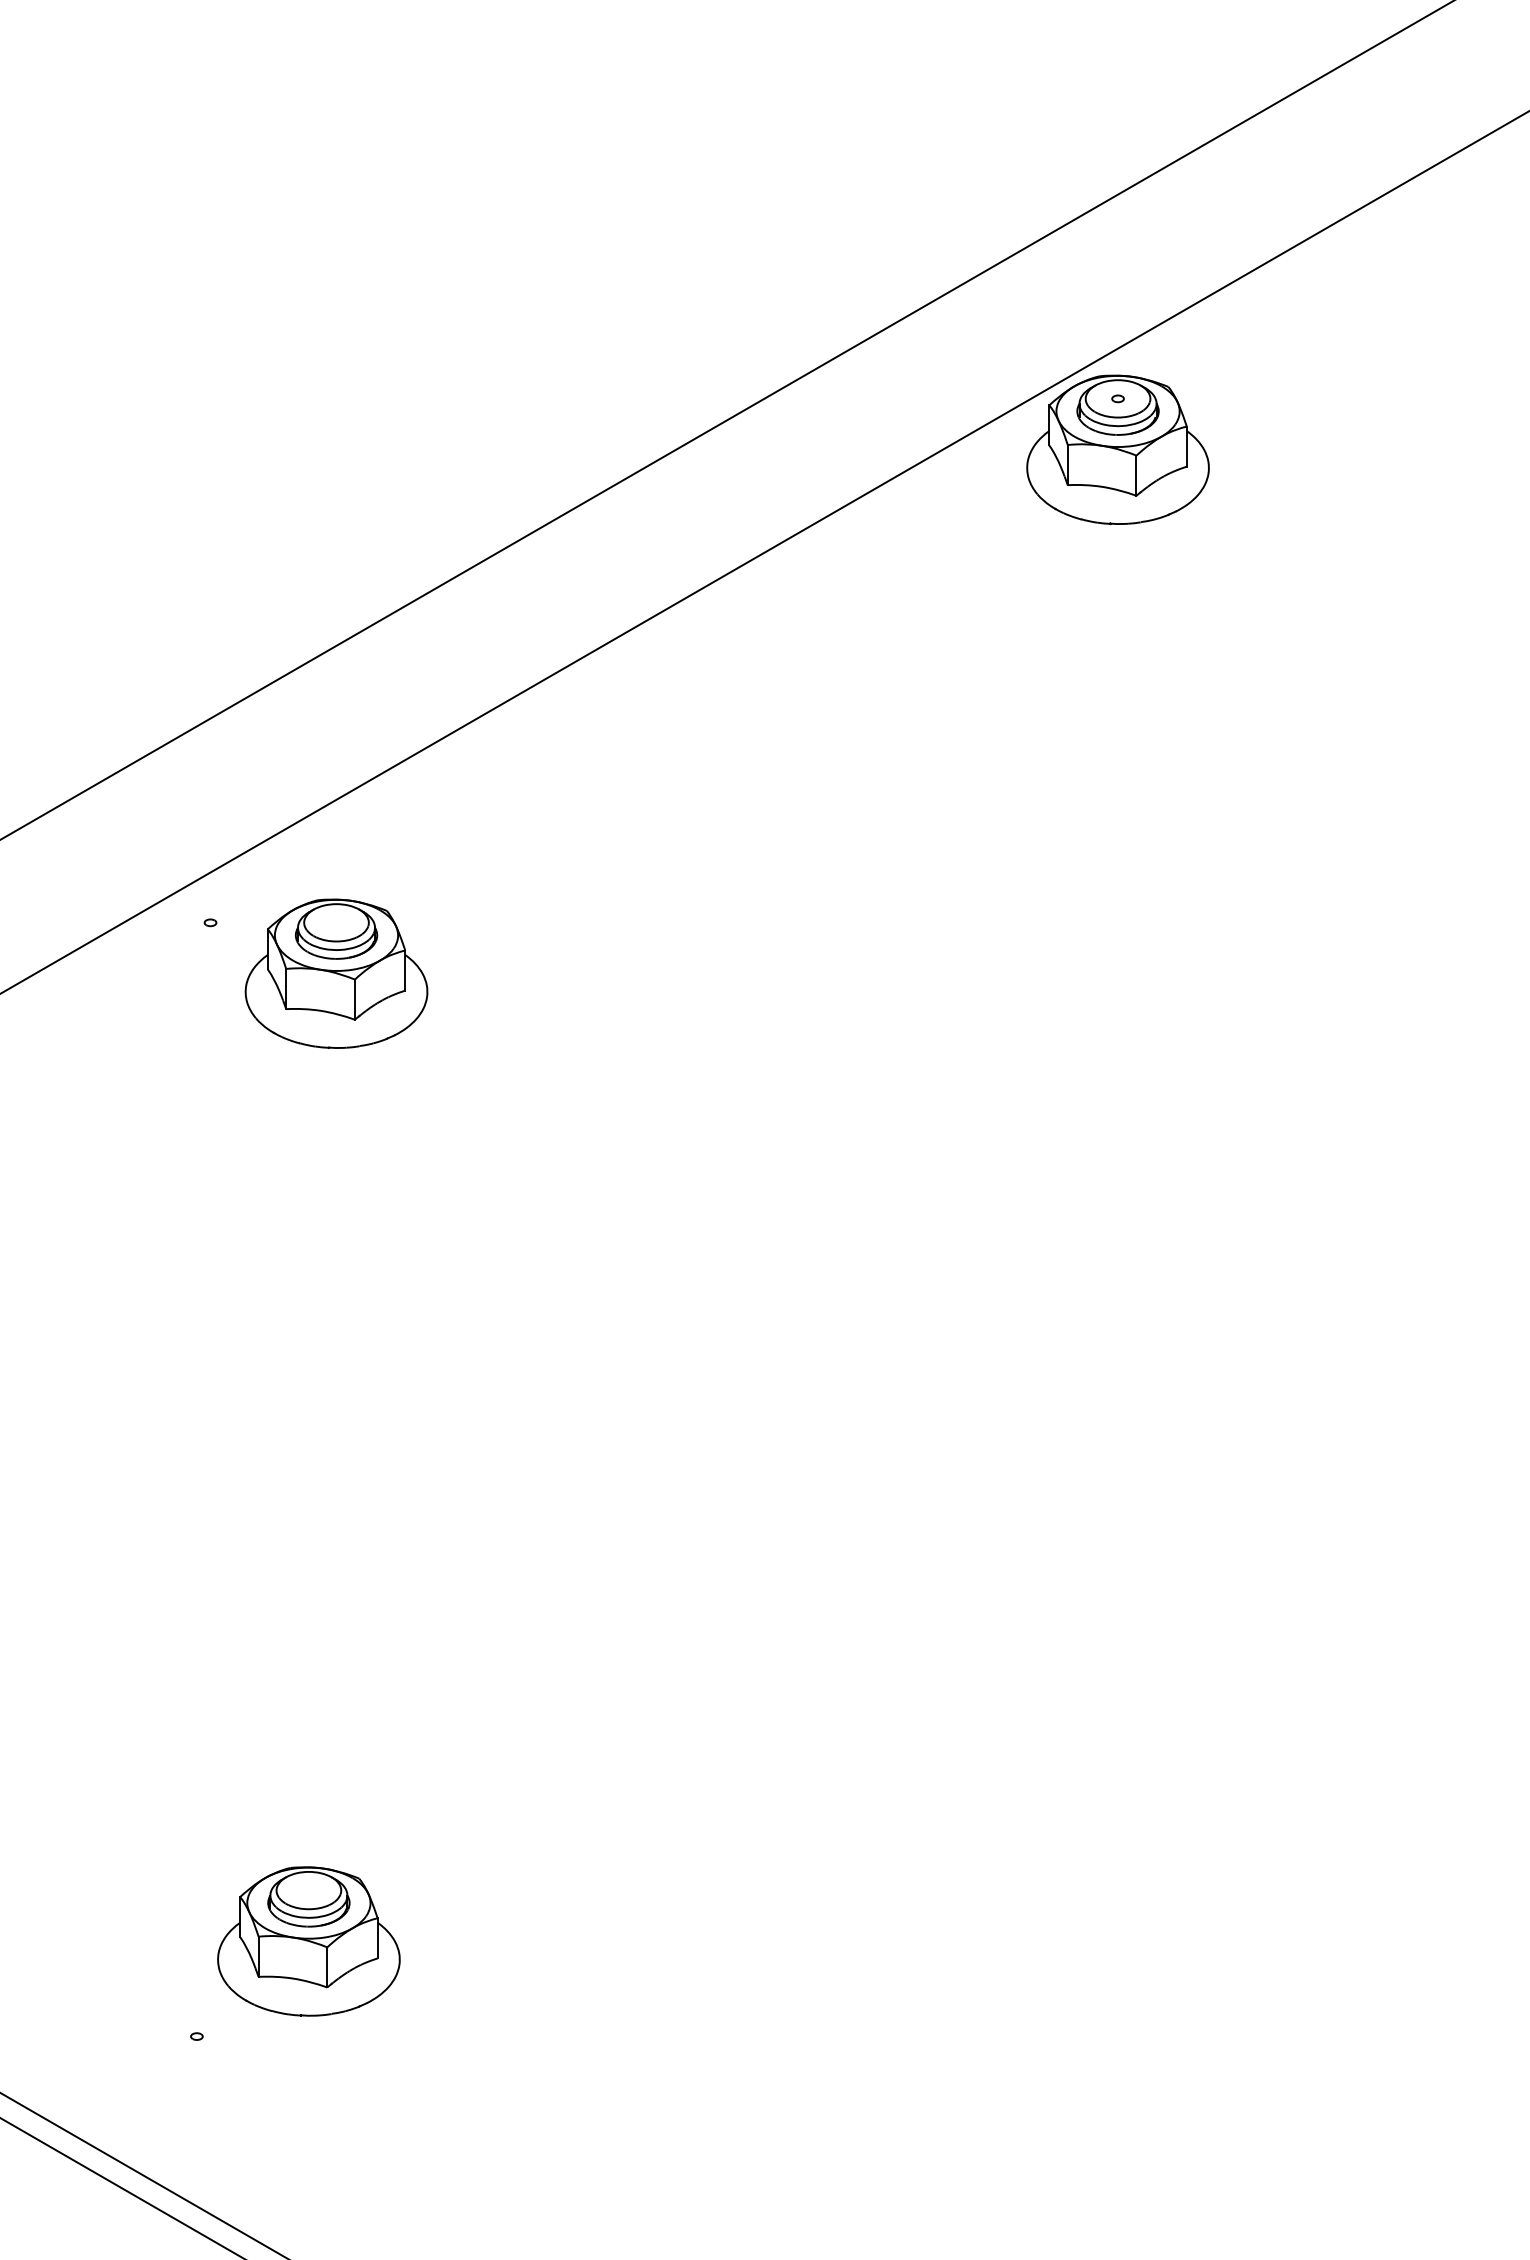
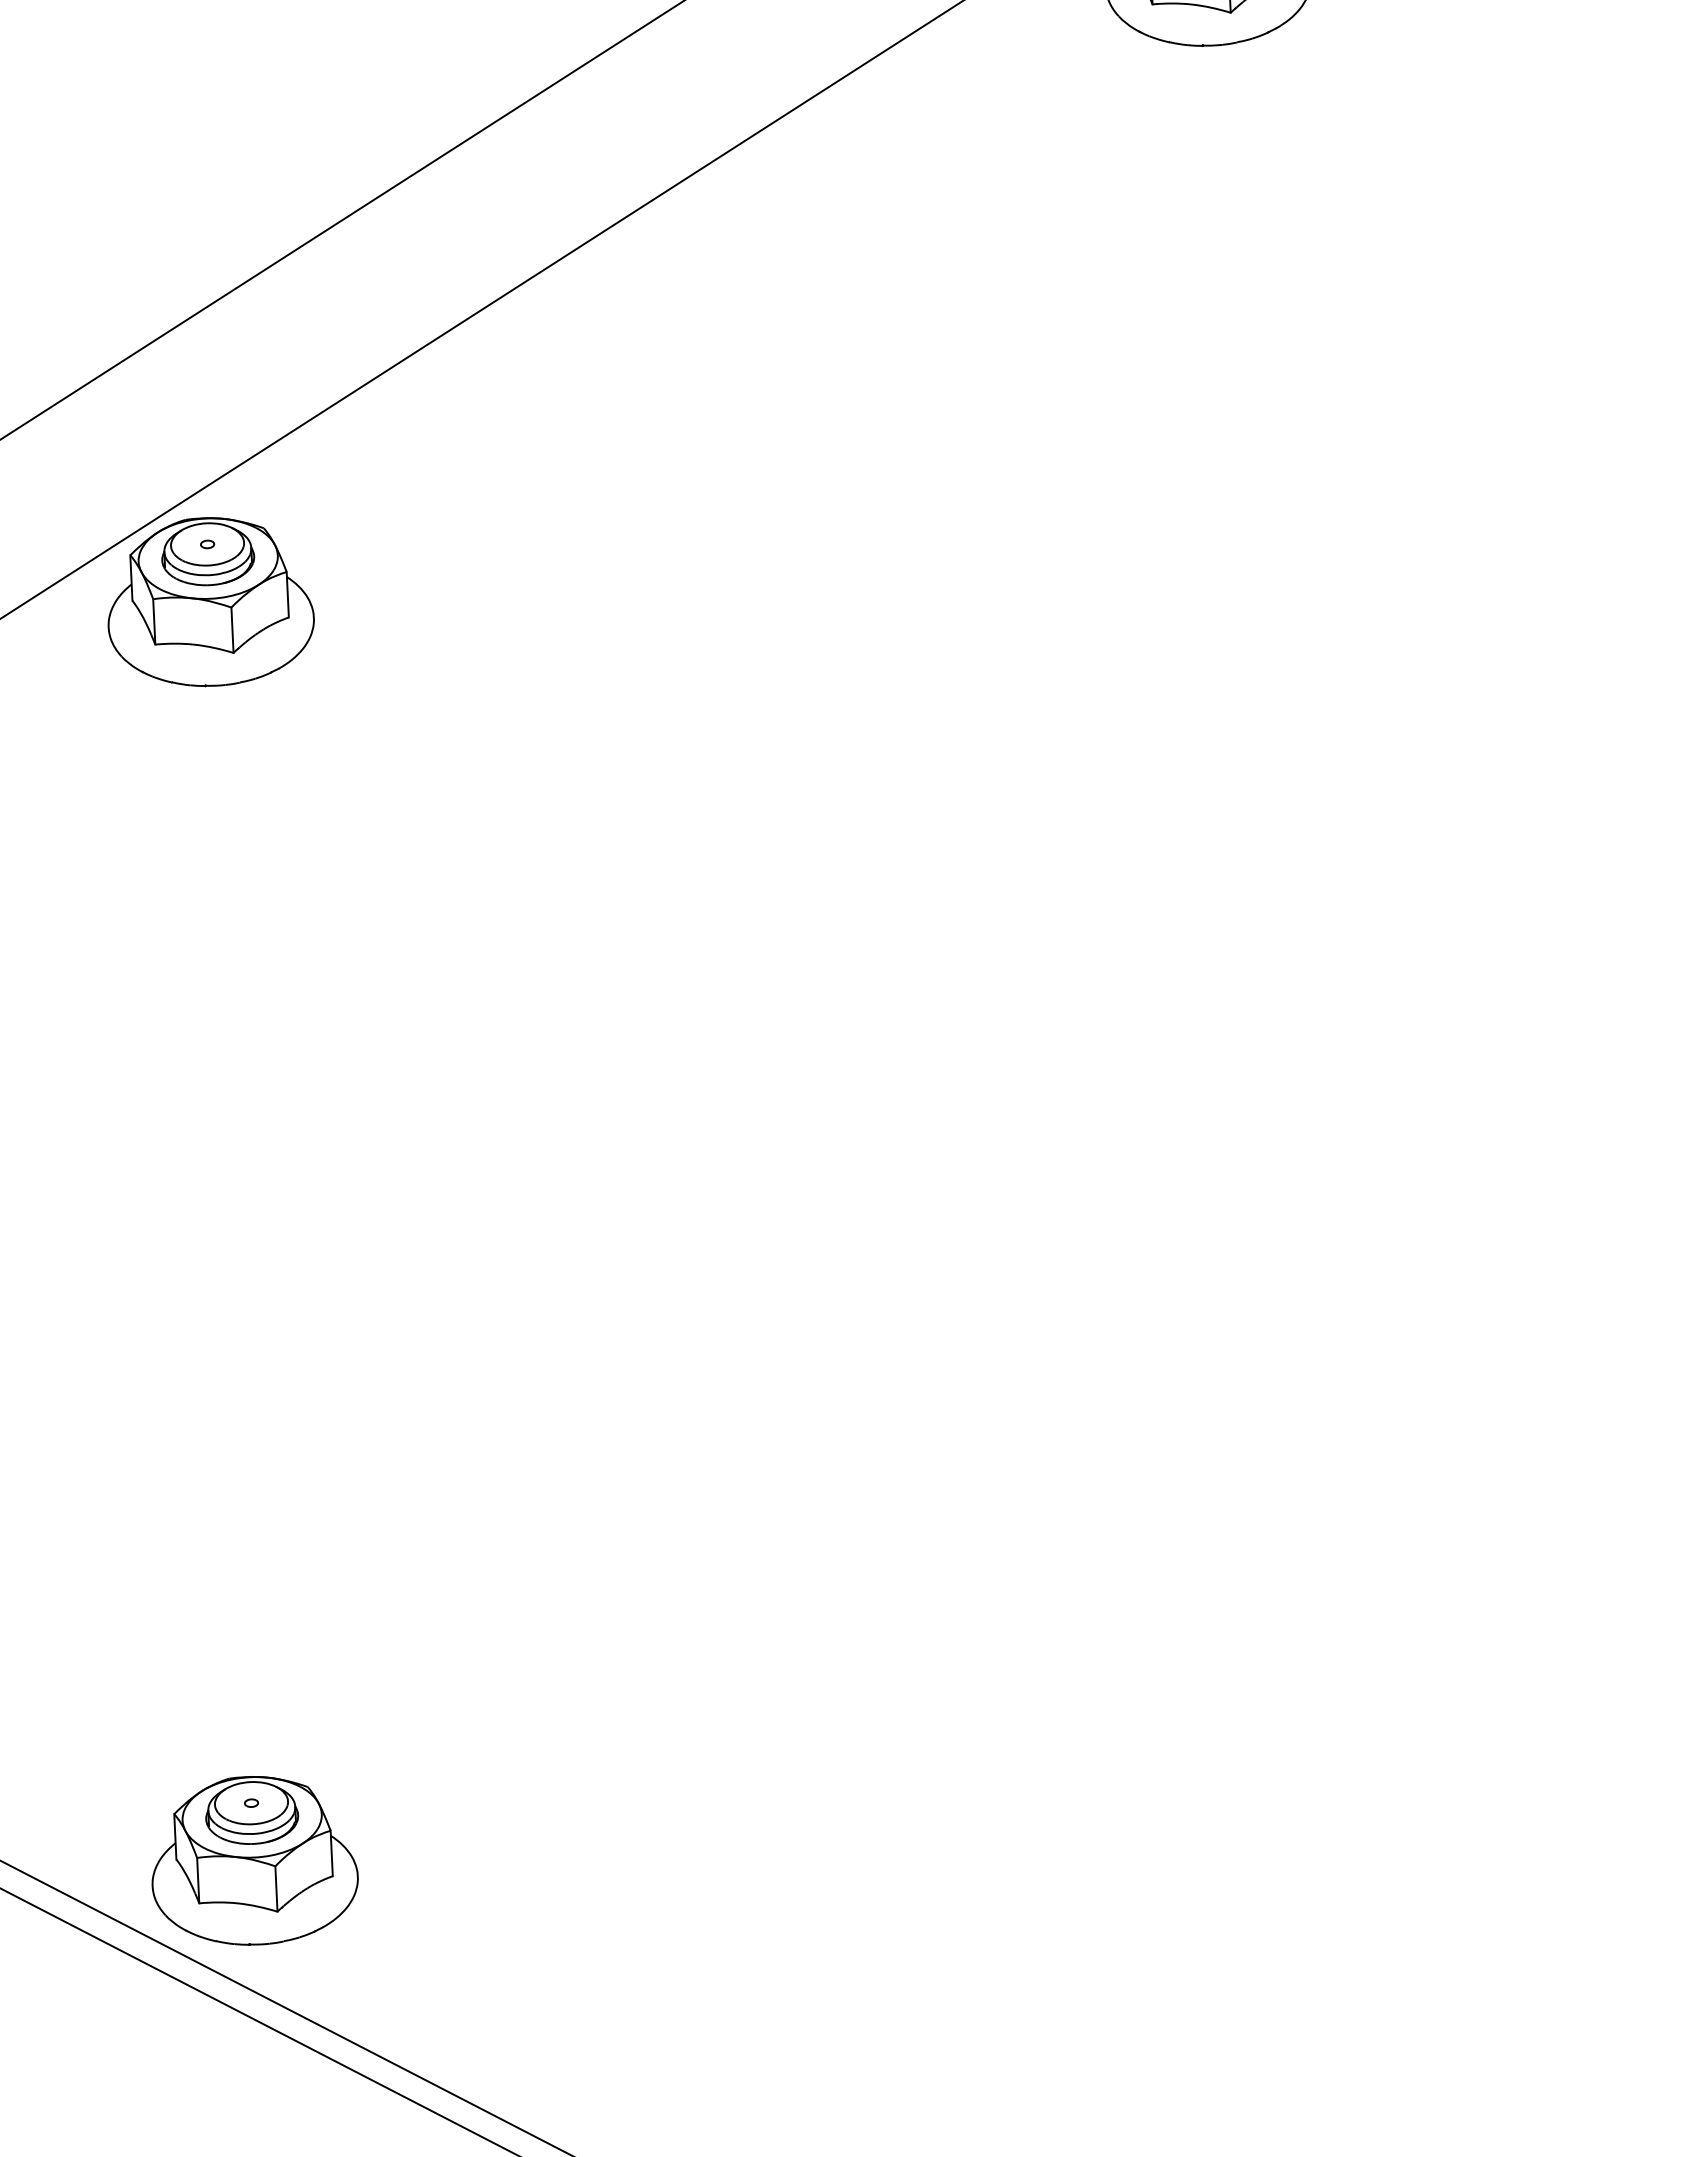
part: (336, 973) -> (210, 601), moved
part: (308, 1941) -> (253, 1860), moved

